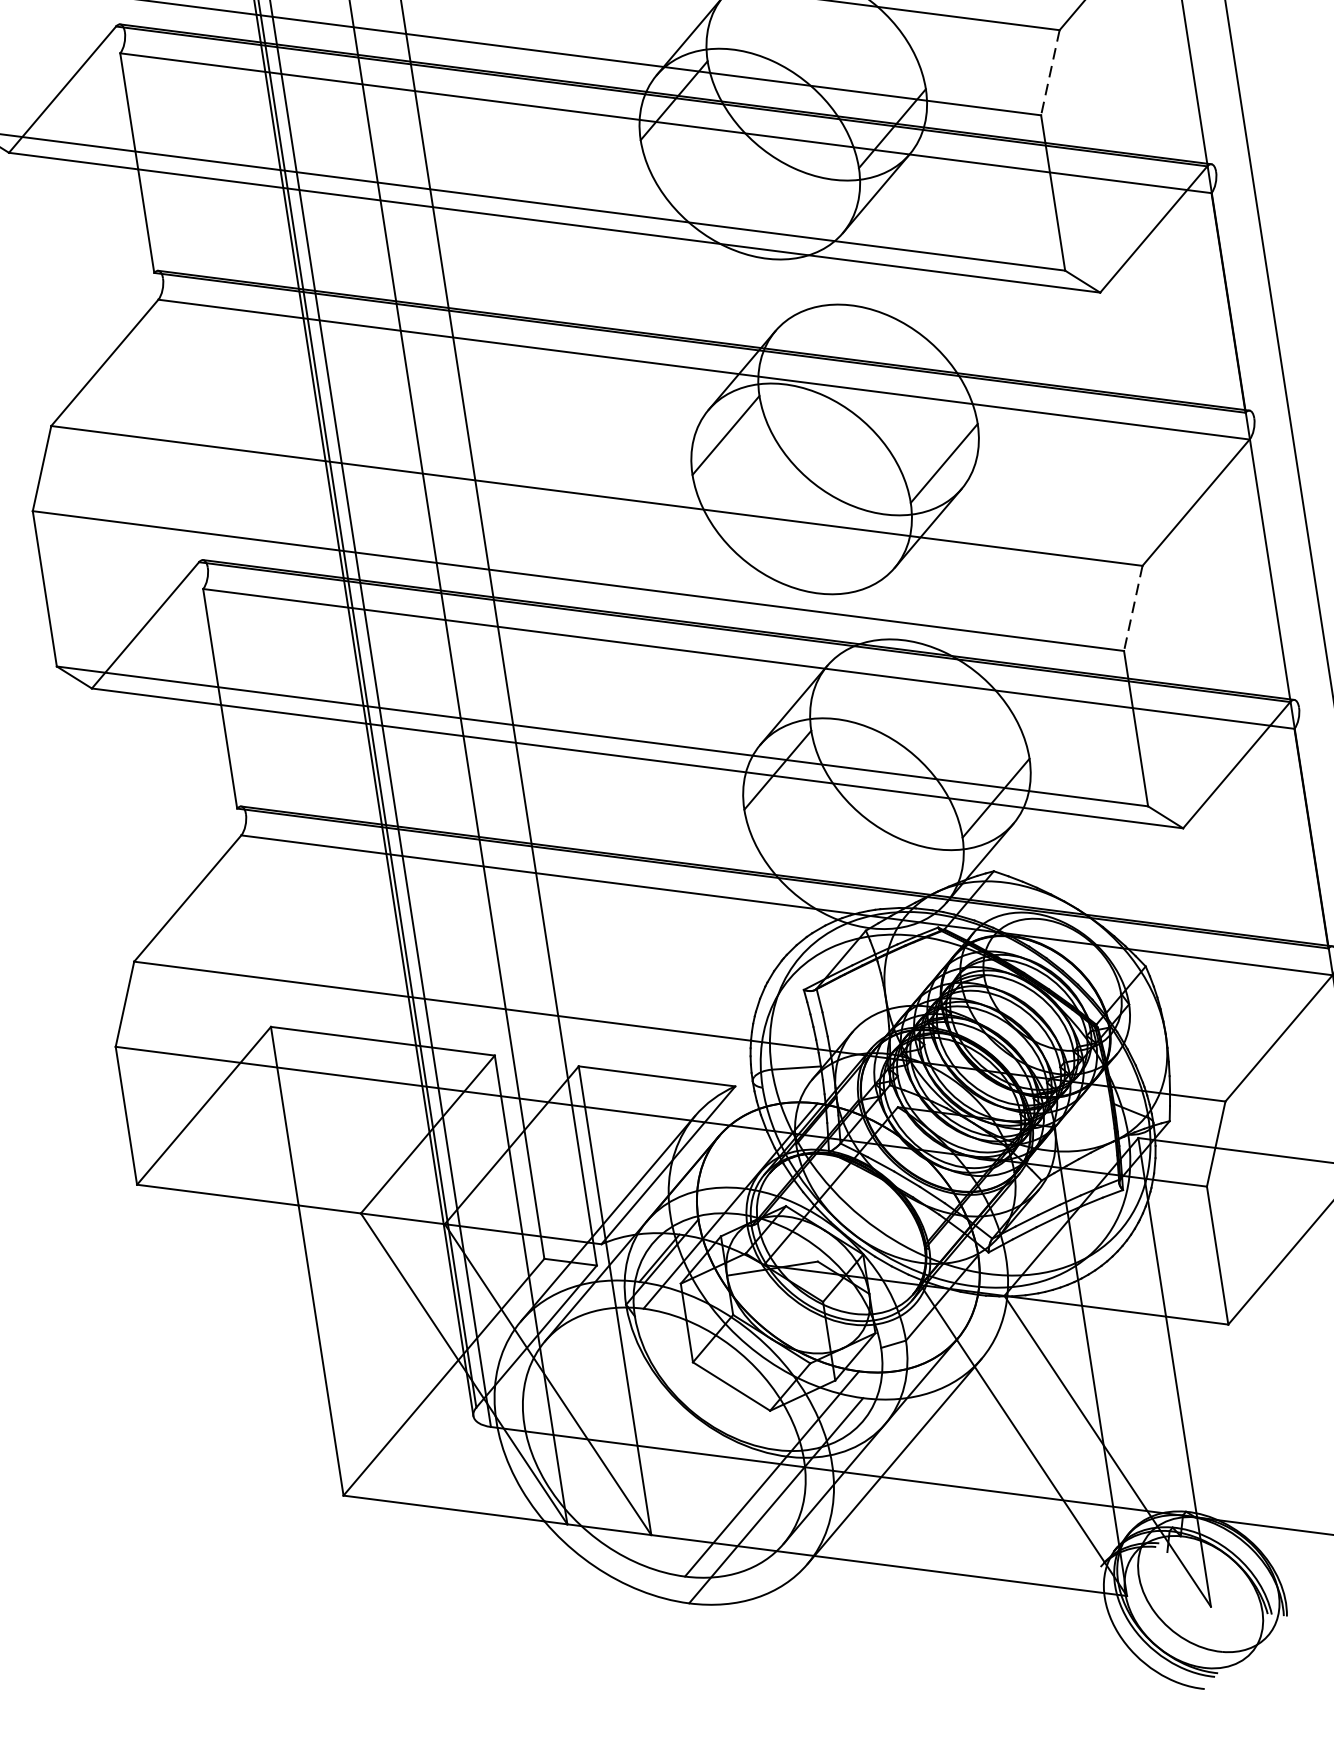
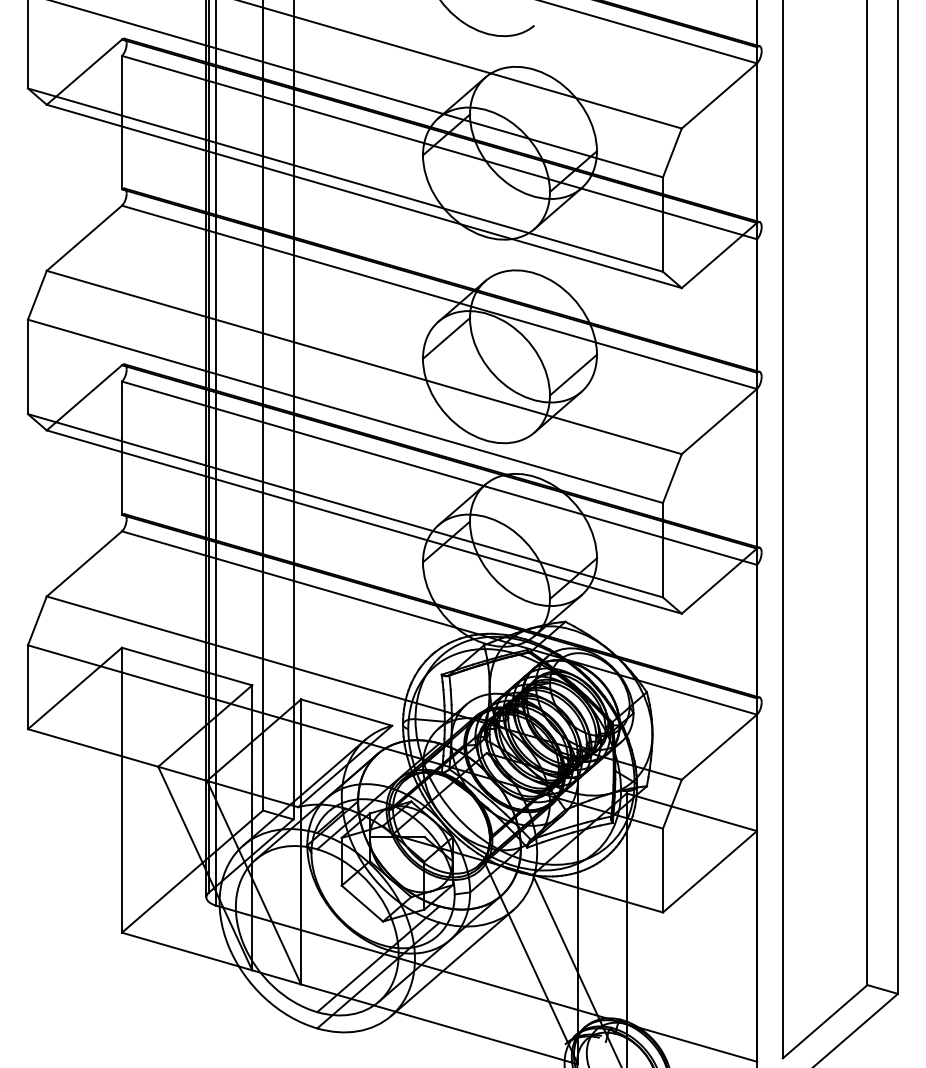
line: (1050, 73) -> (672, 153), dashed -> solid
line: (1133, 609) -> (672, 479), dashed -> solid

